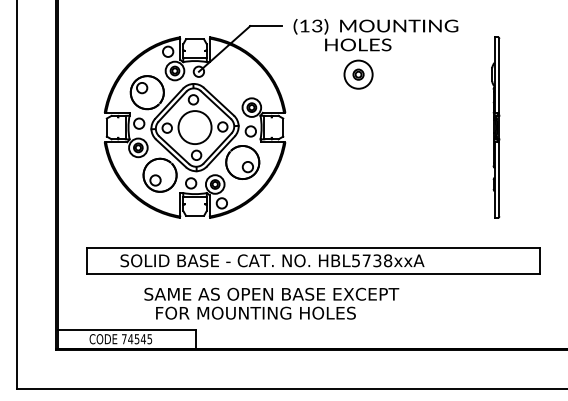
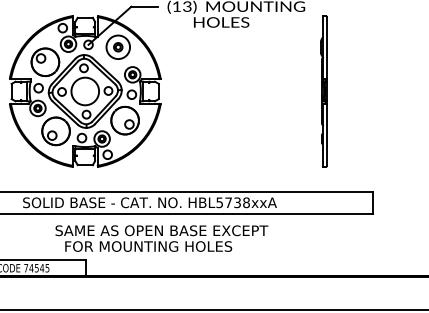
part: (358, 74) -> (118, 47), moved
part: (495, 127) -> (323, 91), moved
text: (271, 303) -> (161, 238), moved

